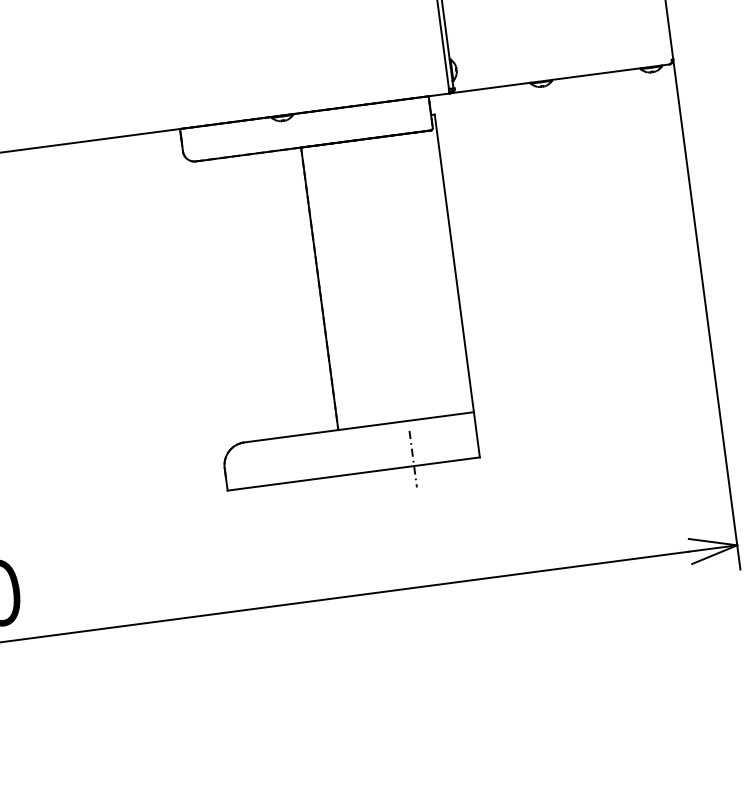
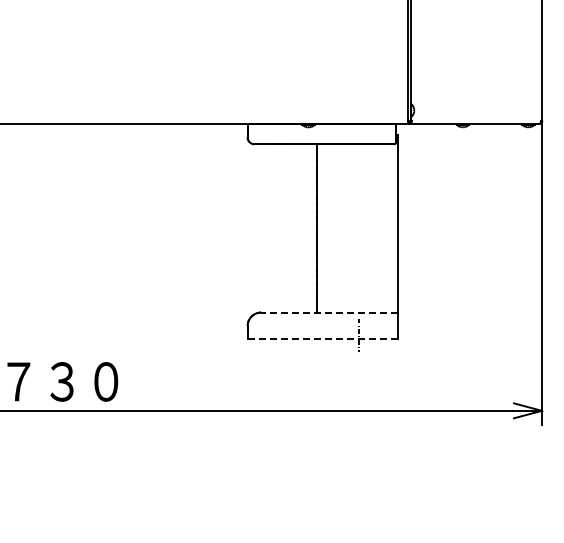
line: (359, 427) -> (329, 312), solid -> dashed
line: (353, 474) -> (322, 339), solid -> dashed

